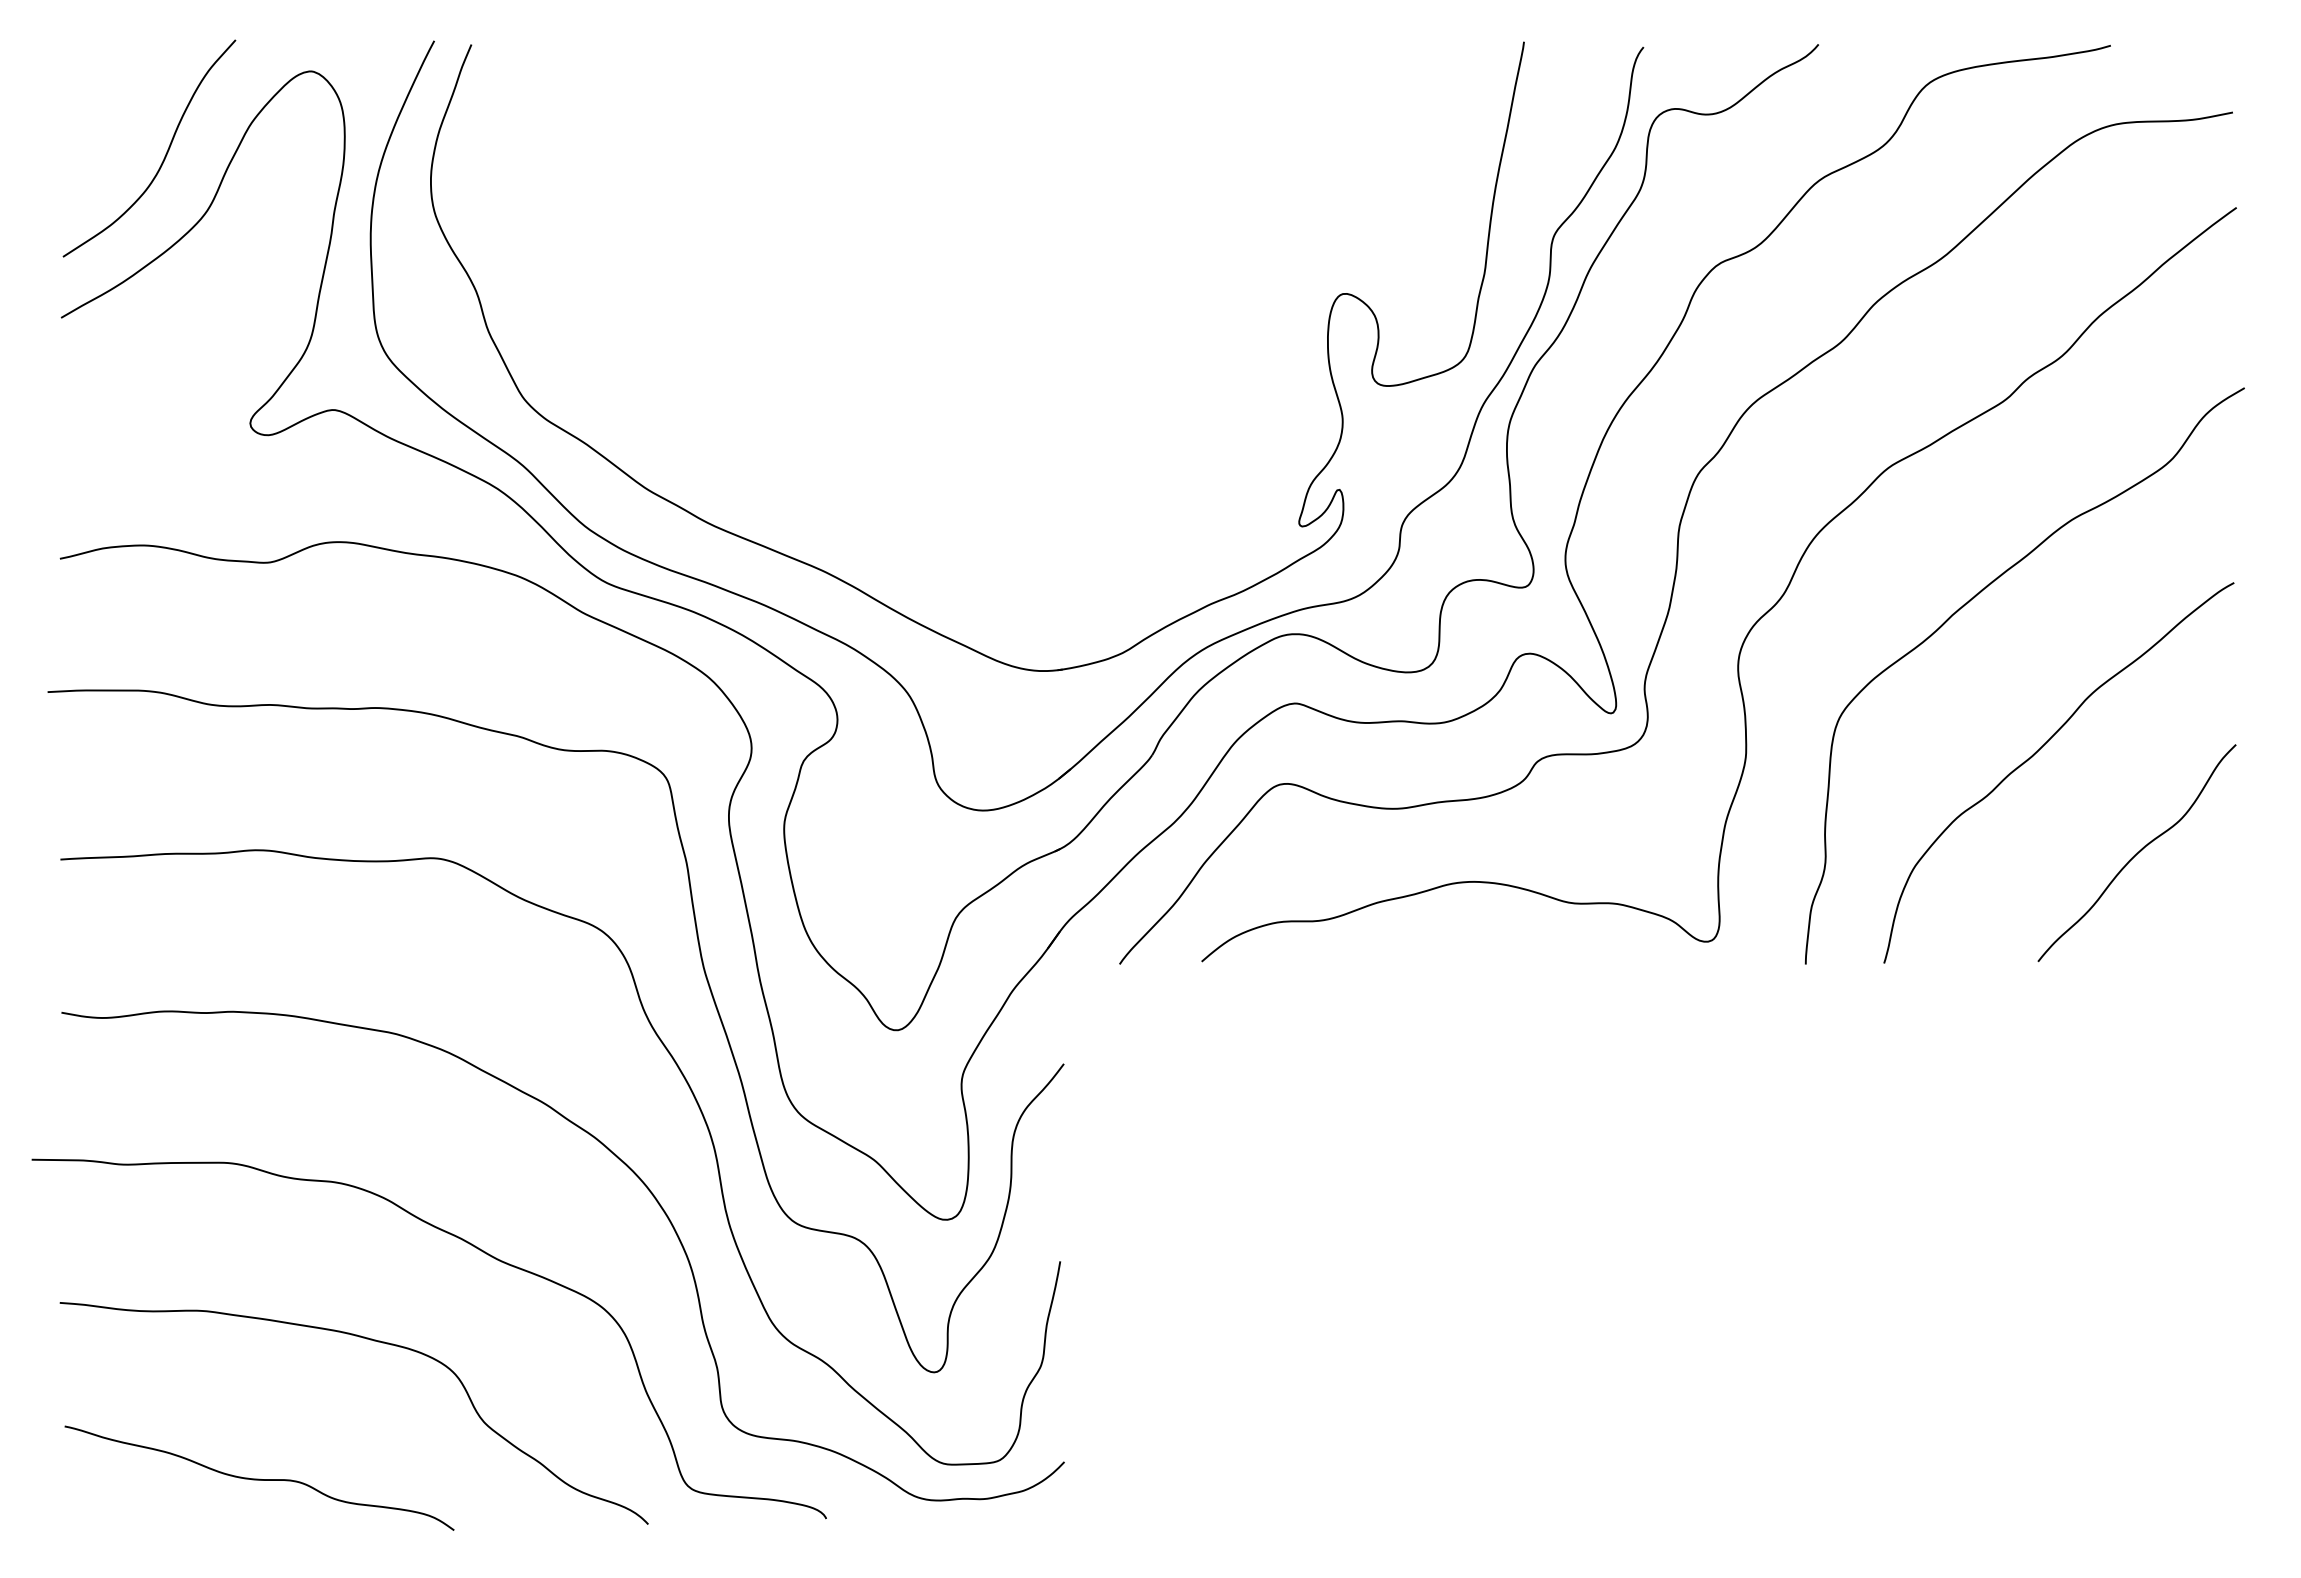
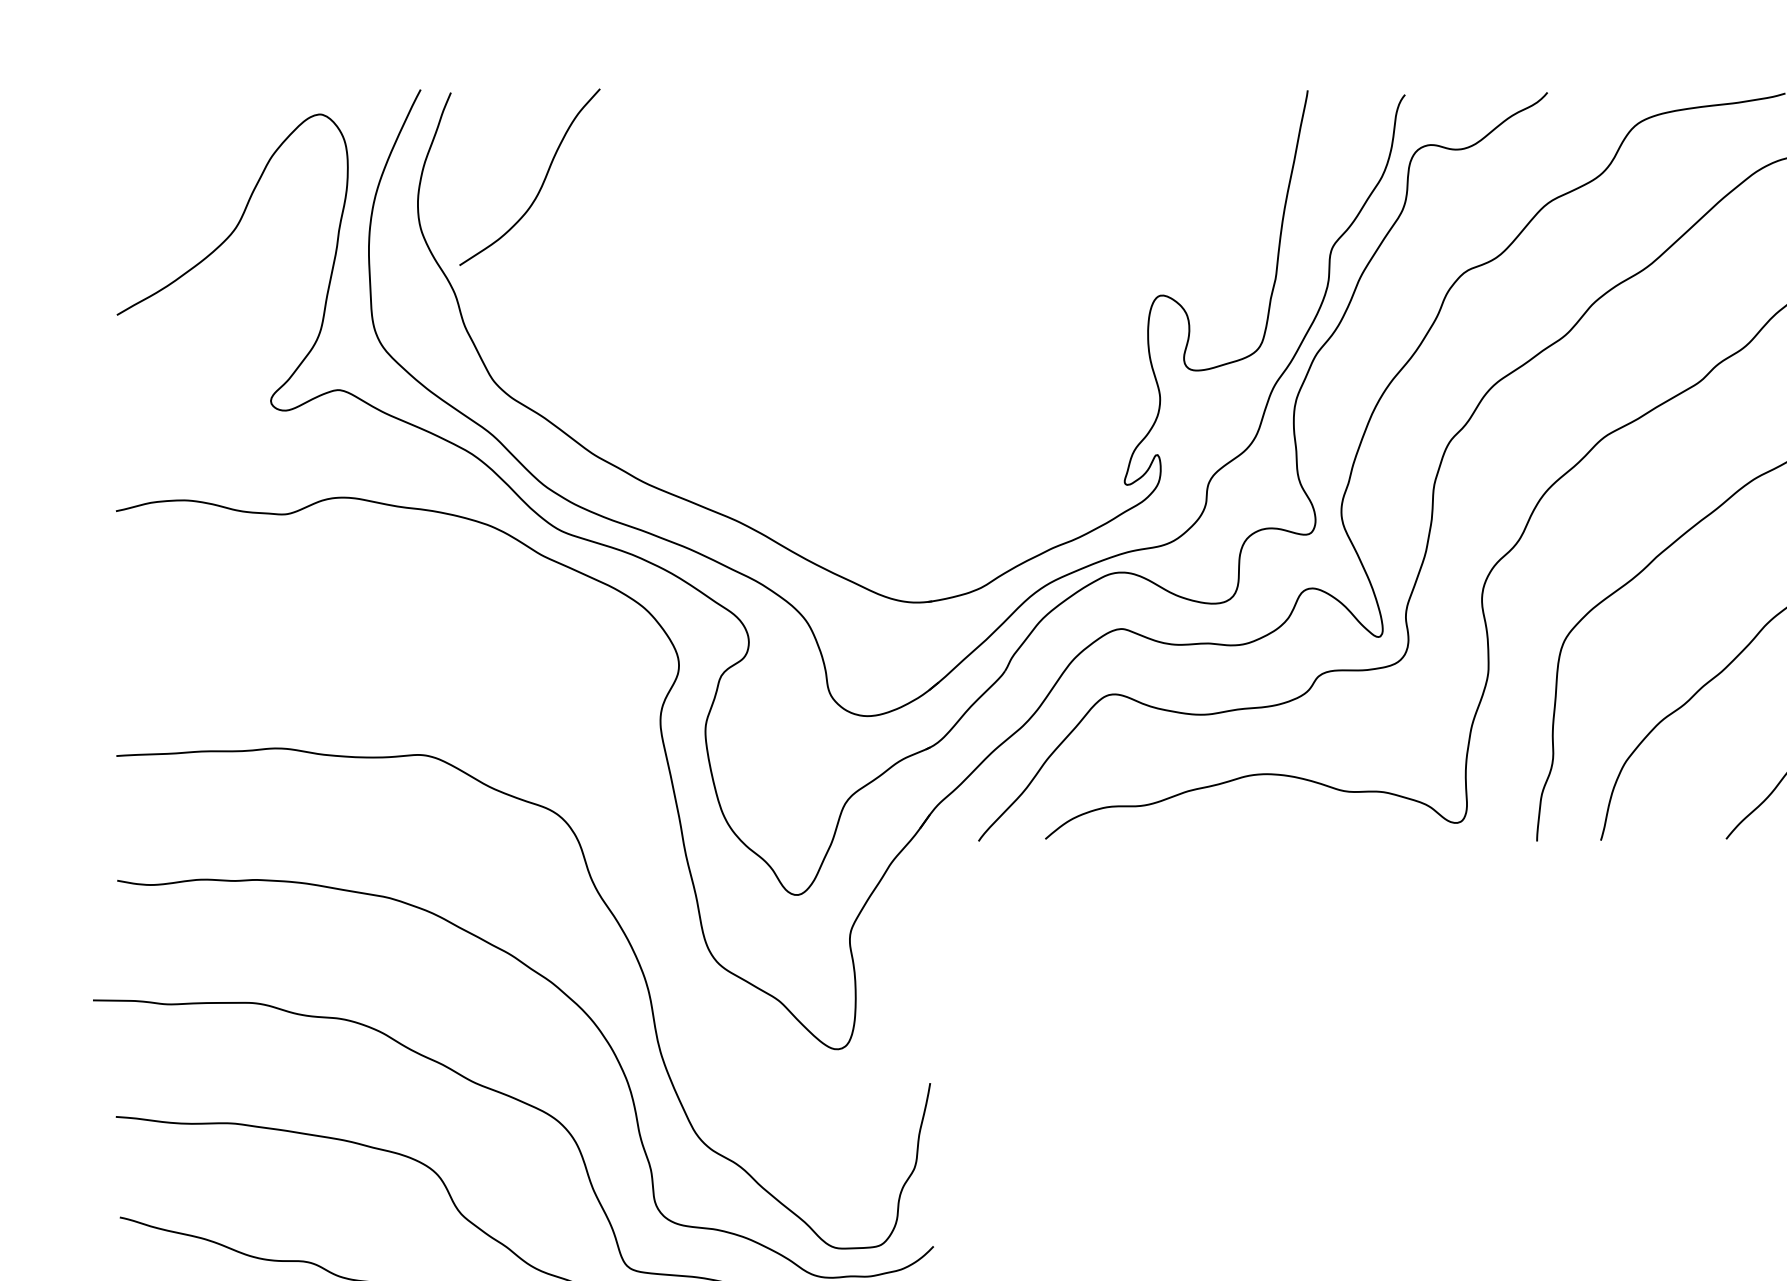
curve: (164, 156) -> (542, 183), moved
curve: (707, 984) -> (643, 857), removed

